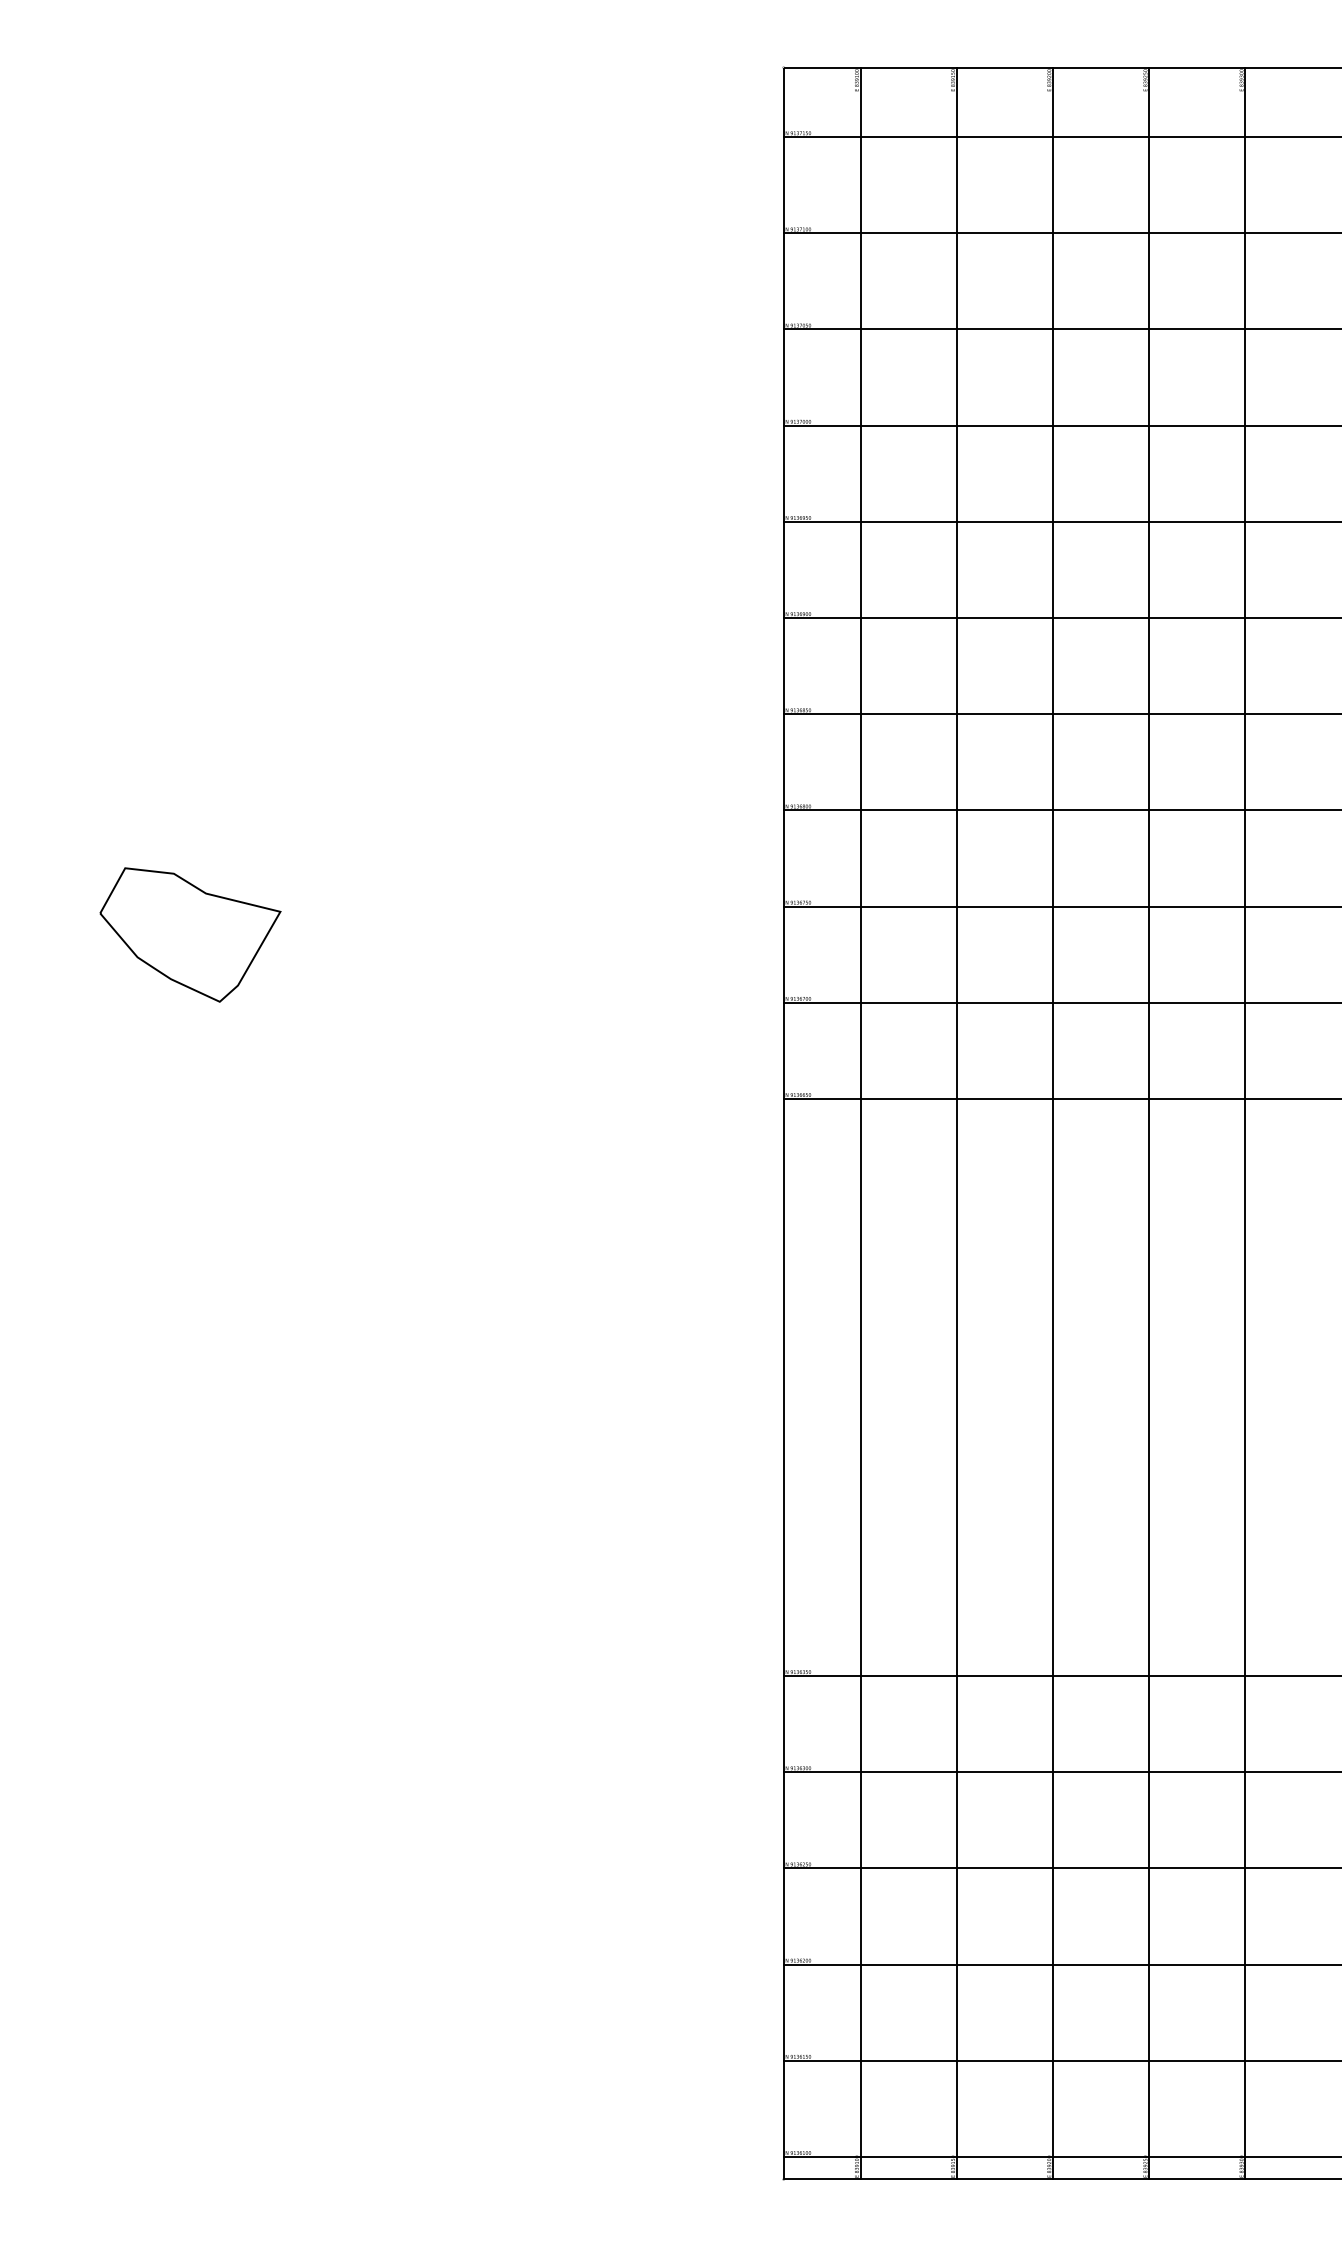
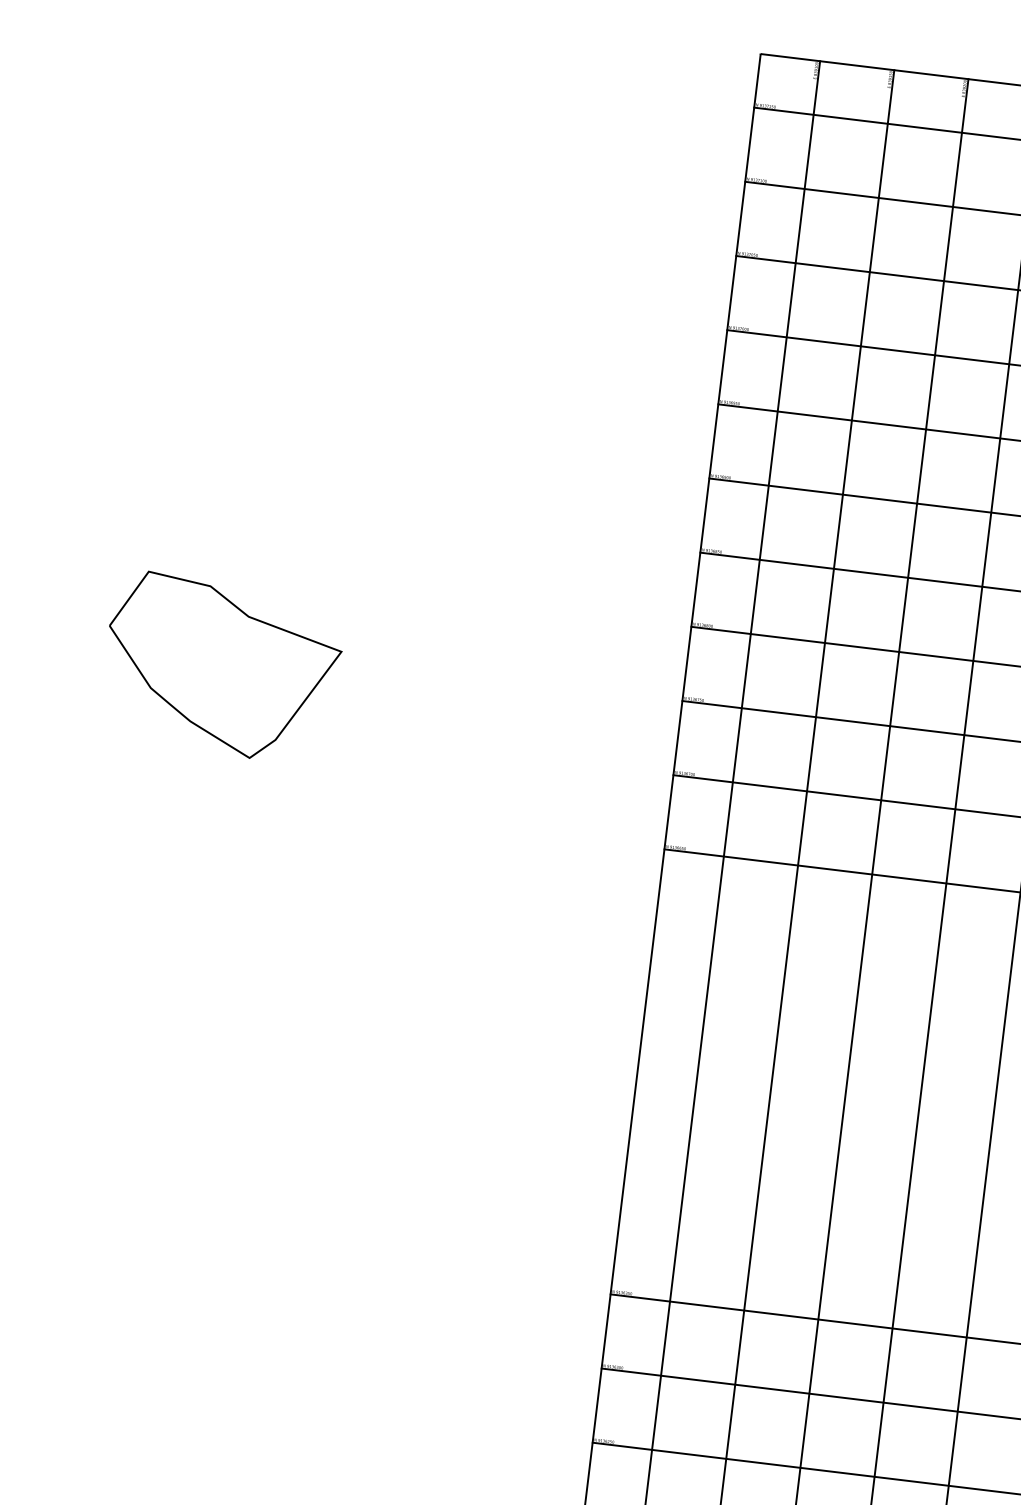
part: (190, 934) -> (222, 667), size x1.67

